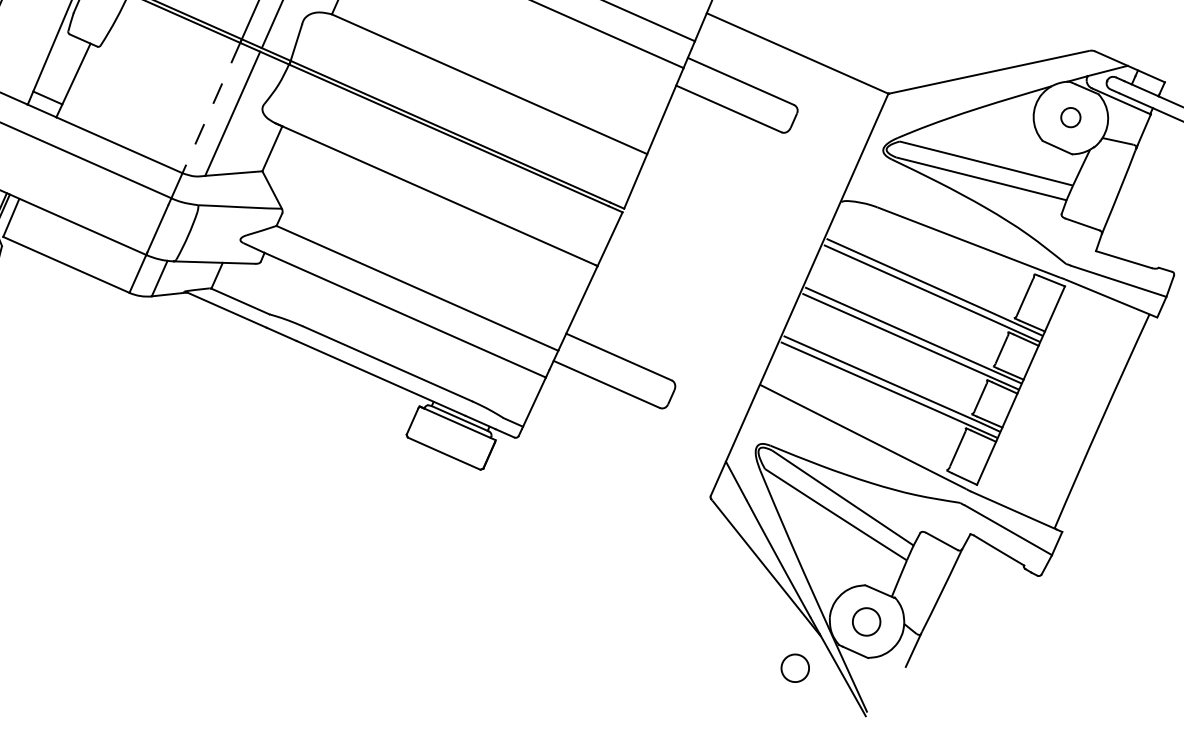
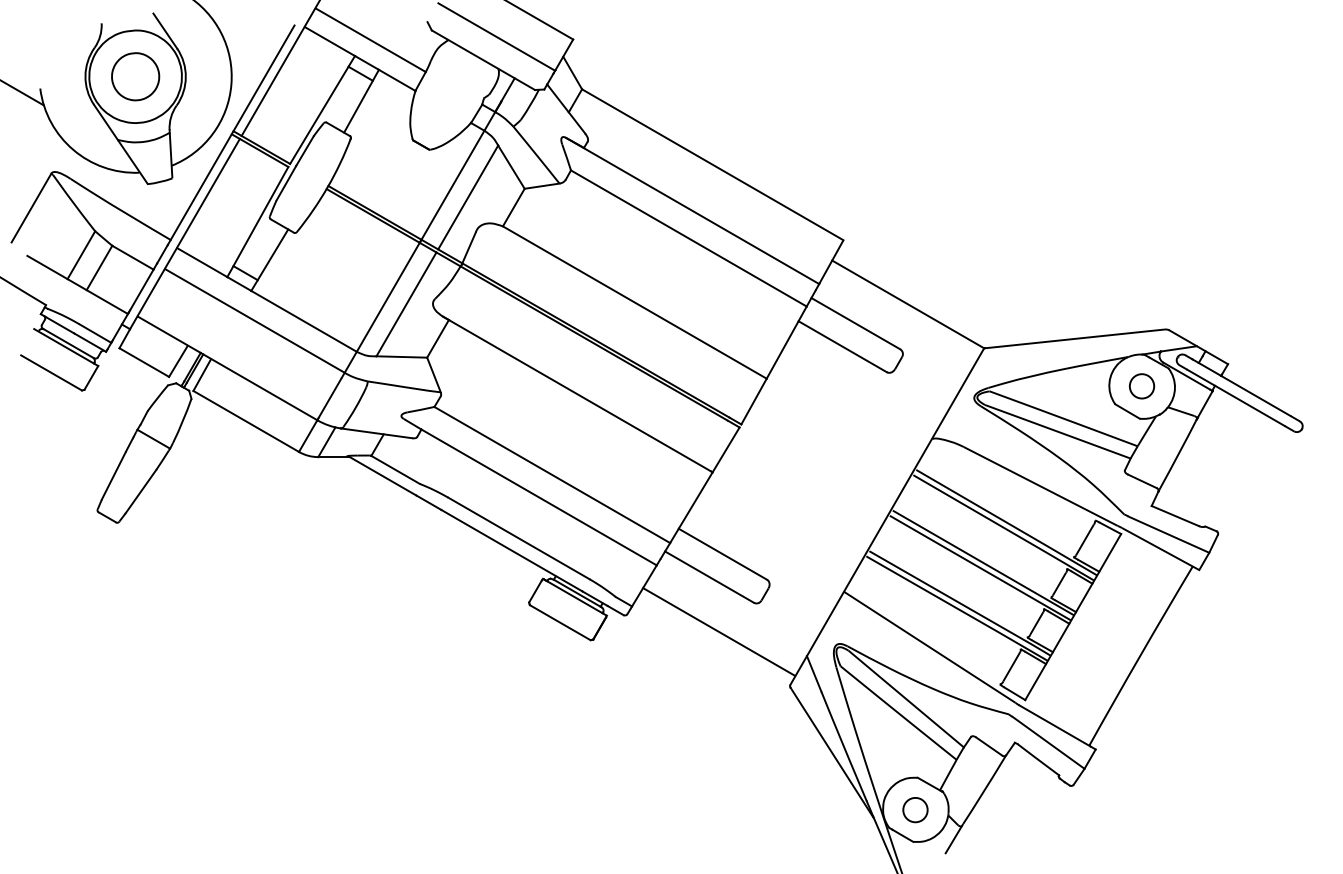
line: (211, 108) -> (388, 297), dashed -> solid
circle: (1071, 117) -> (1142, 386), size x1.43
line: (624, 444) -> (719, 631), added
circle: (795, 668) -> (848, 844), removed

